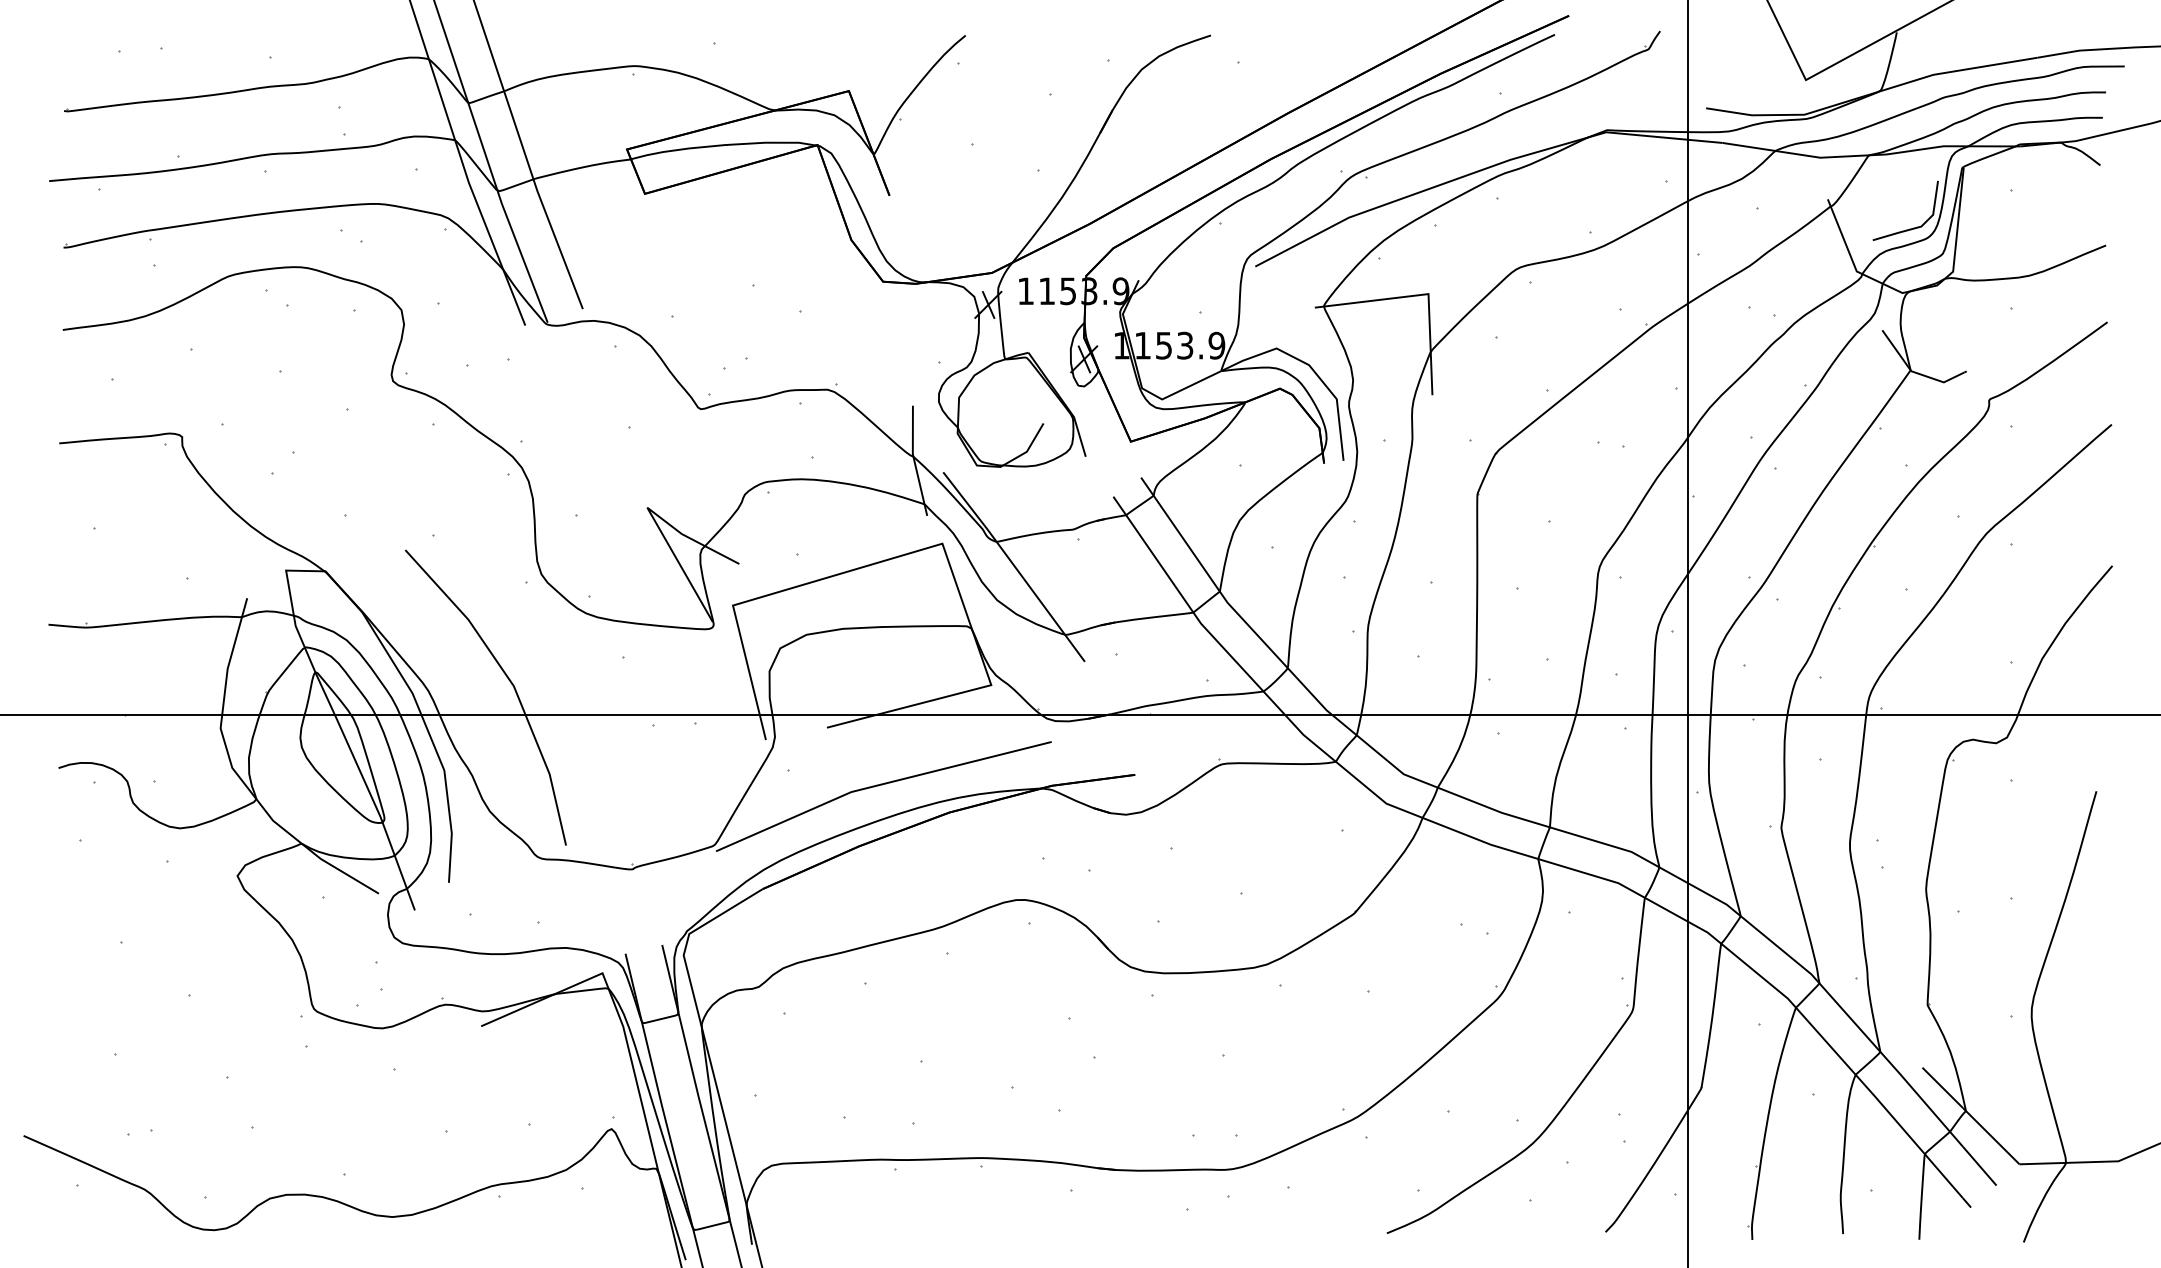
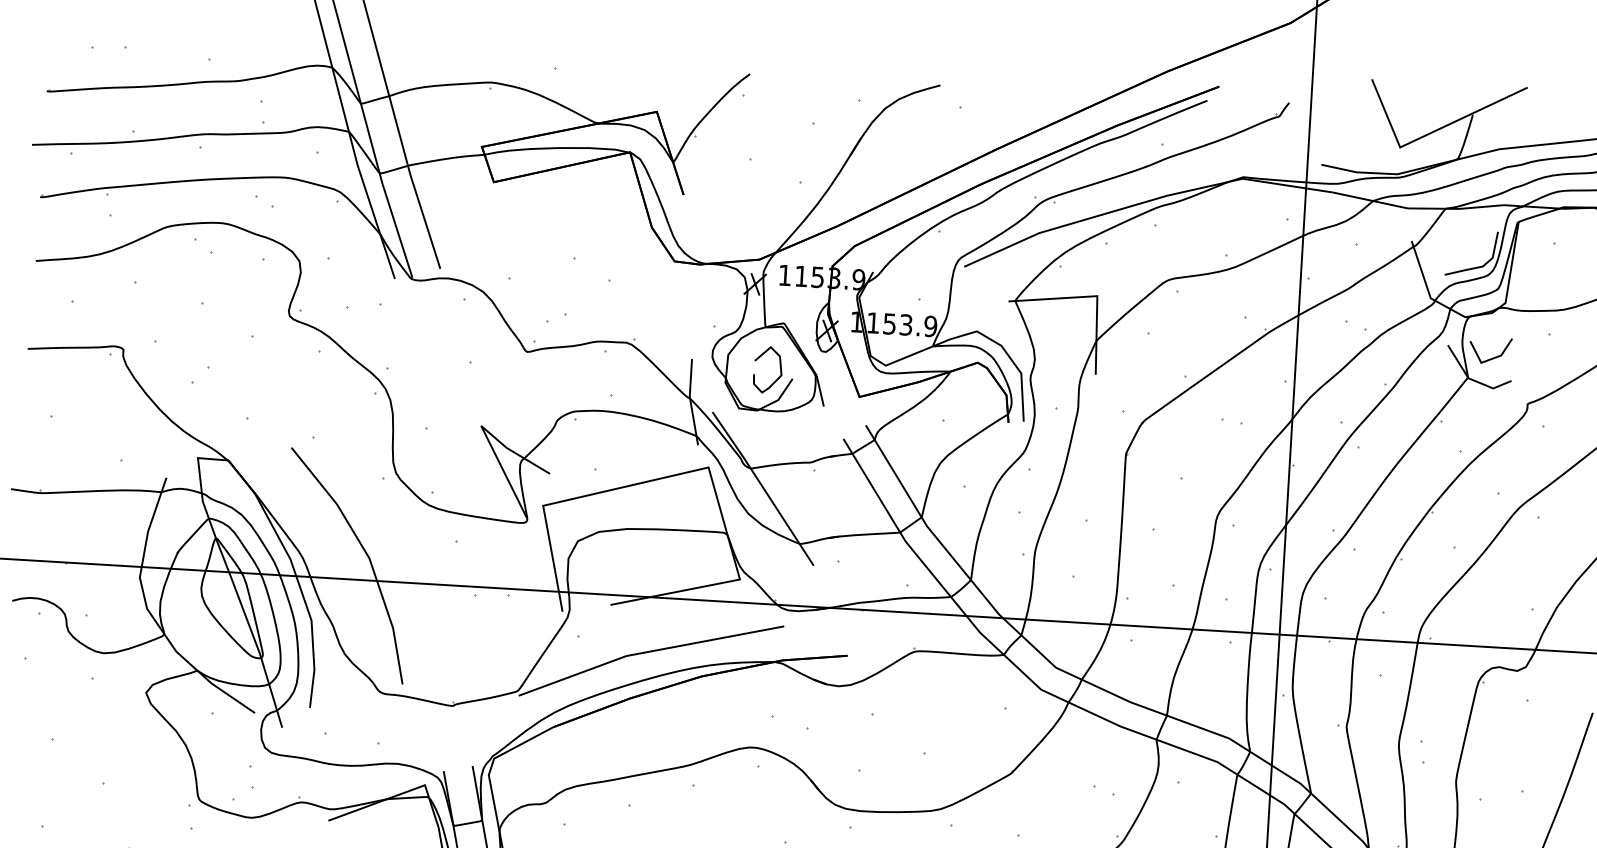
line: (1941, 342) -> (1493, 357), added
curve: (1026, 410) -> (779, 367), added

